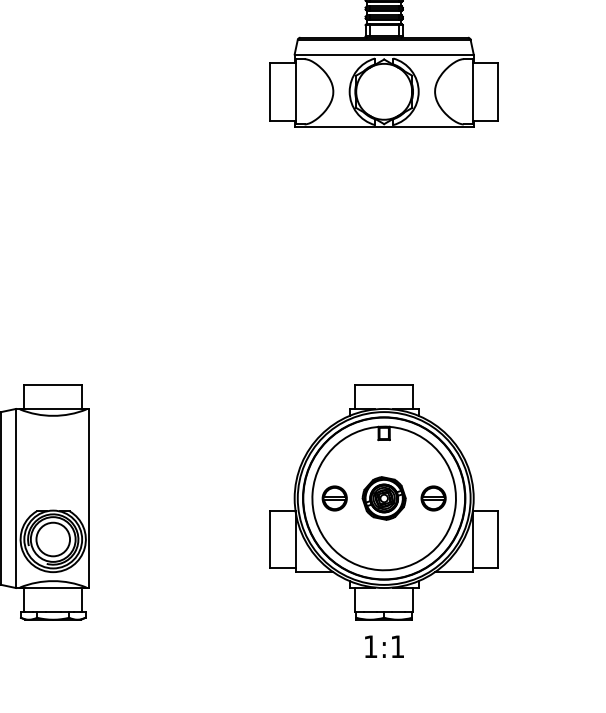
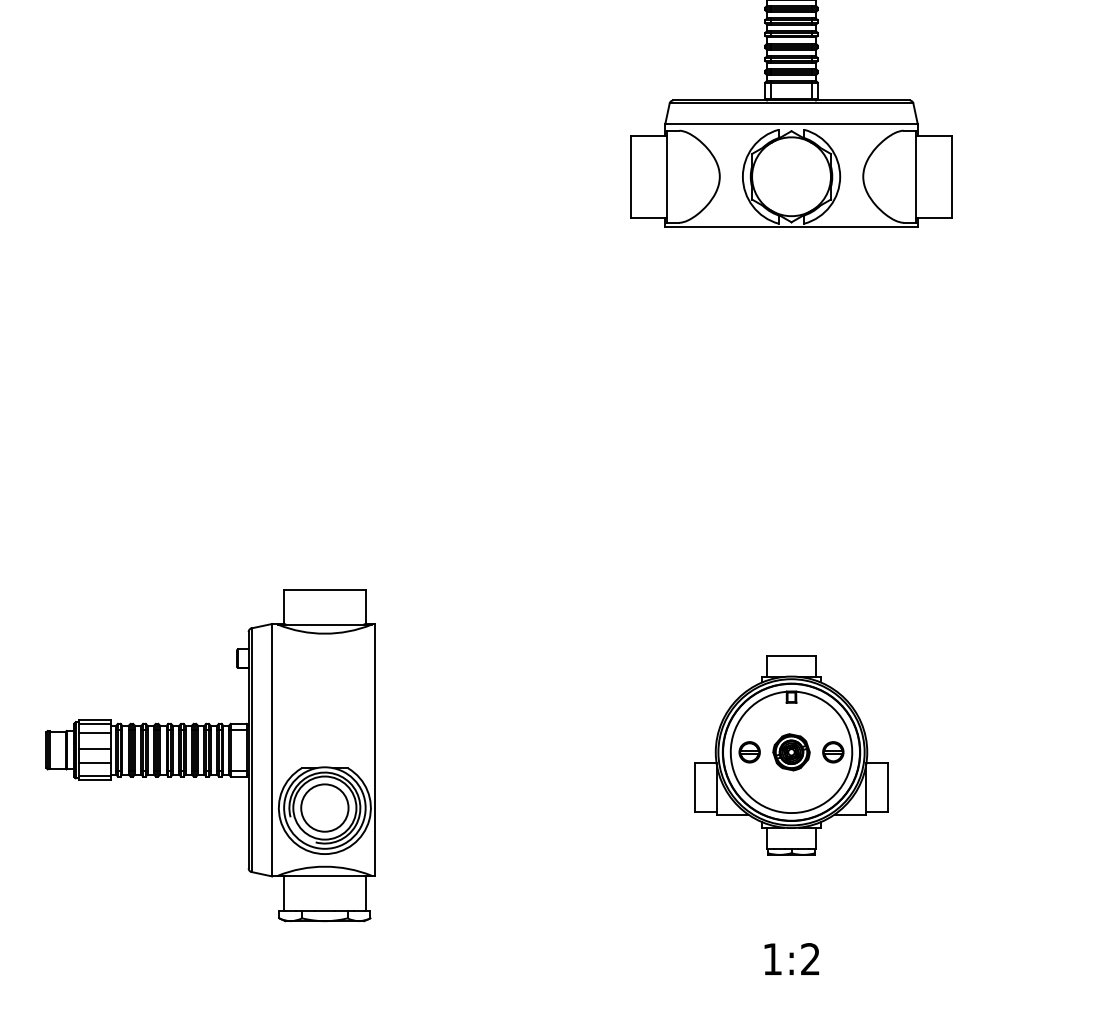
part: (384, 502) -> (791, 755), size x0.6
text: (397, 646) -> (810, 958), 1:1 -> 1:2

